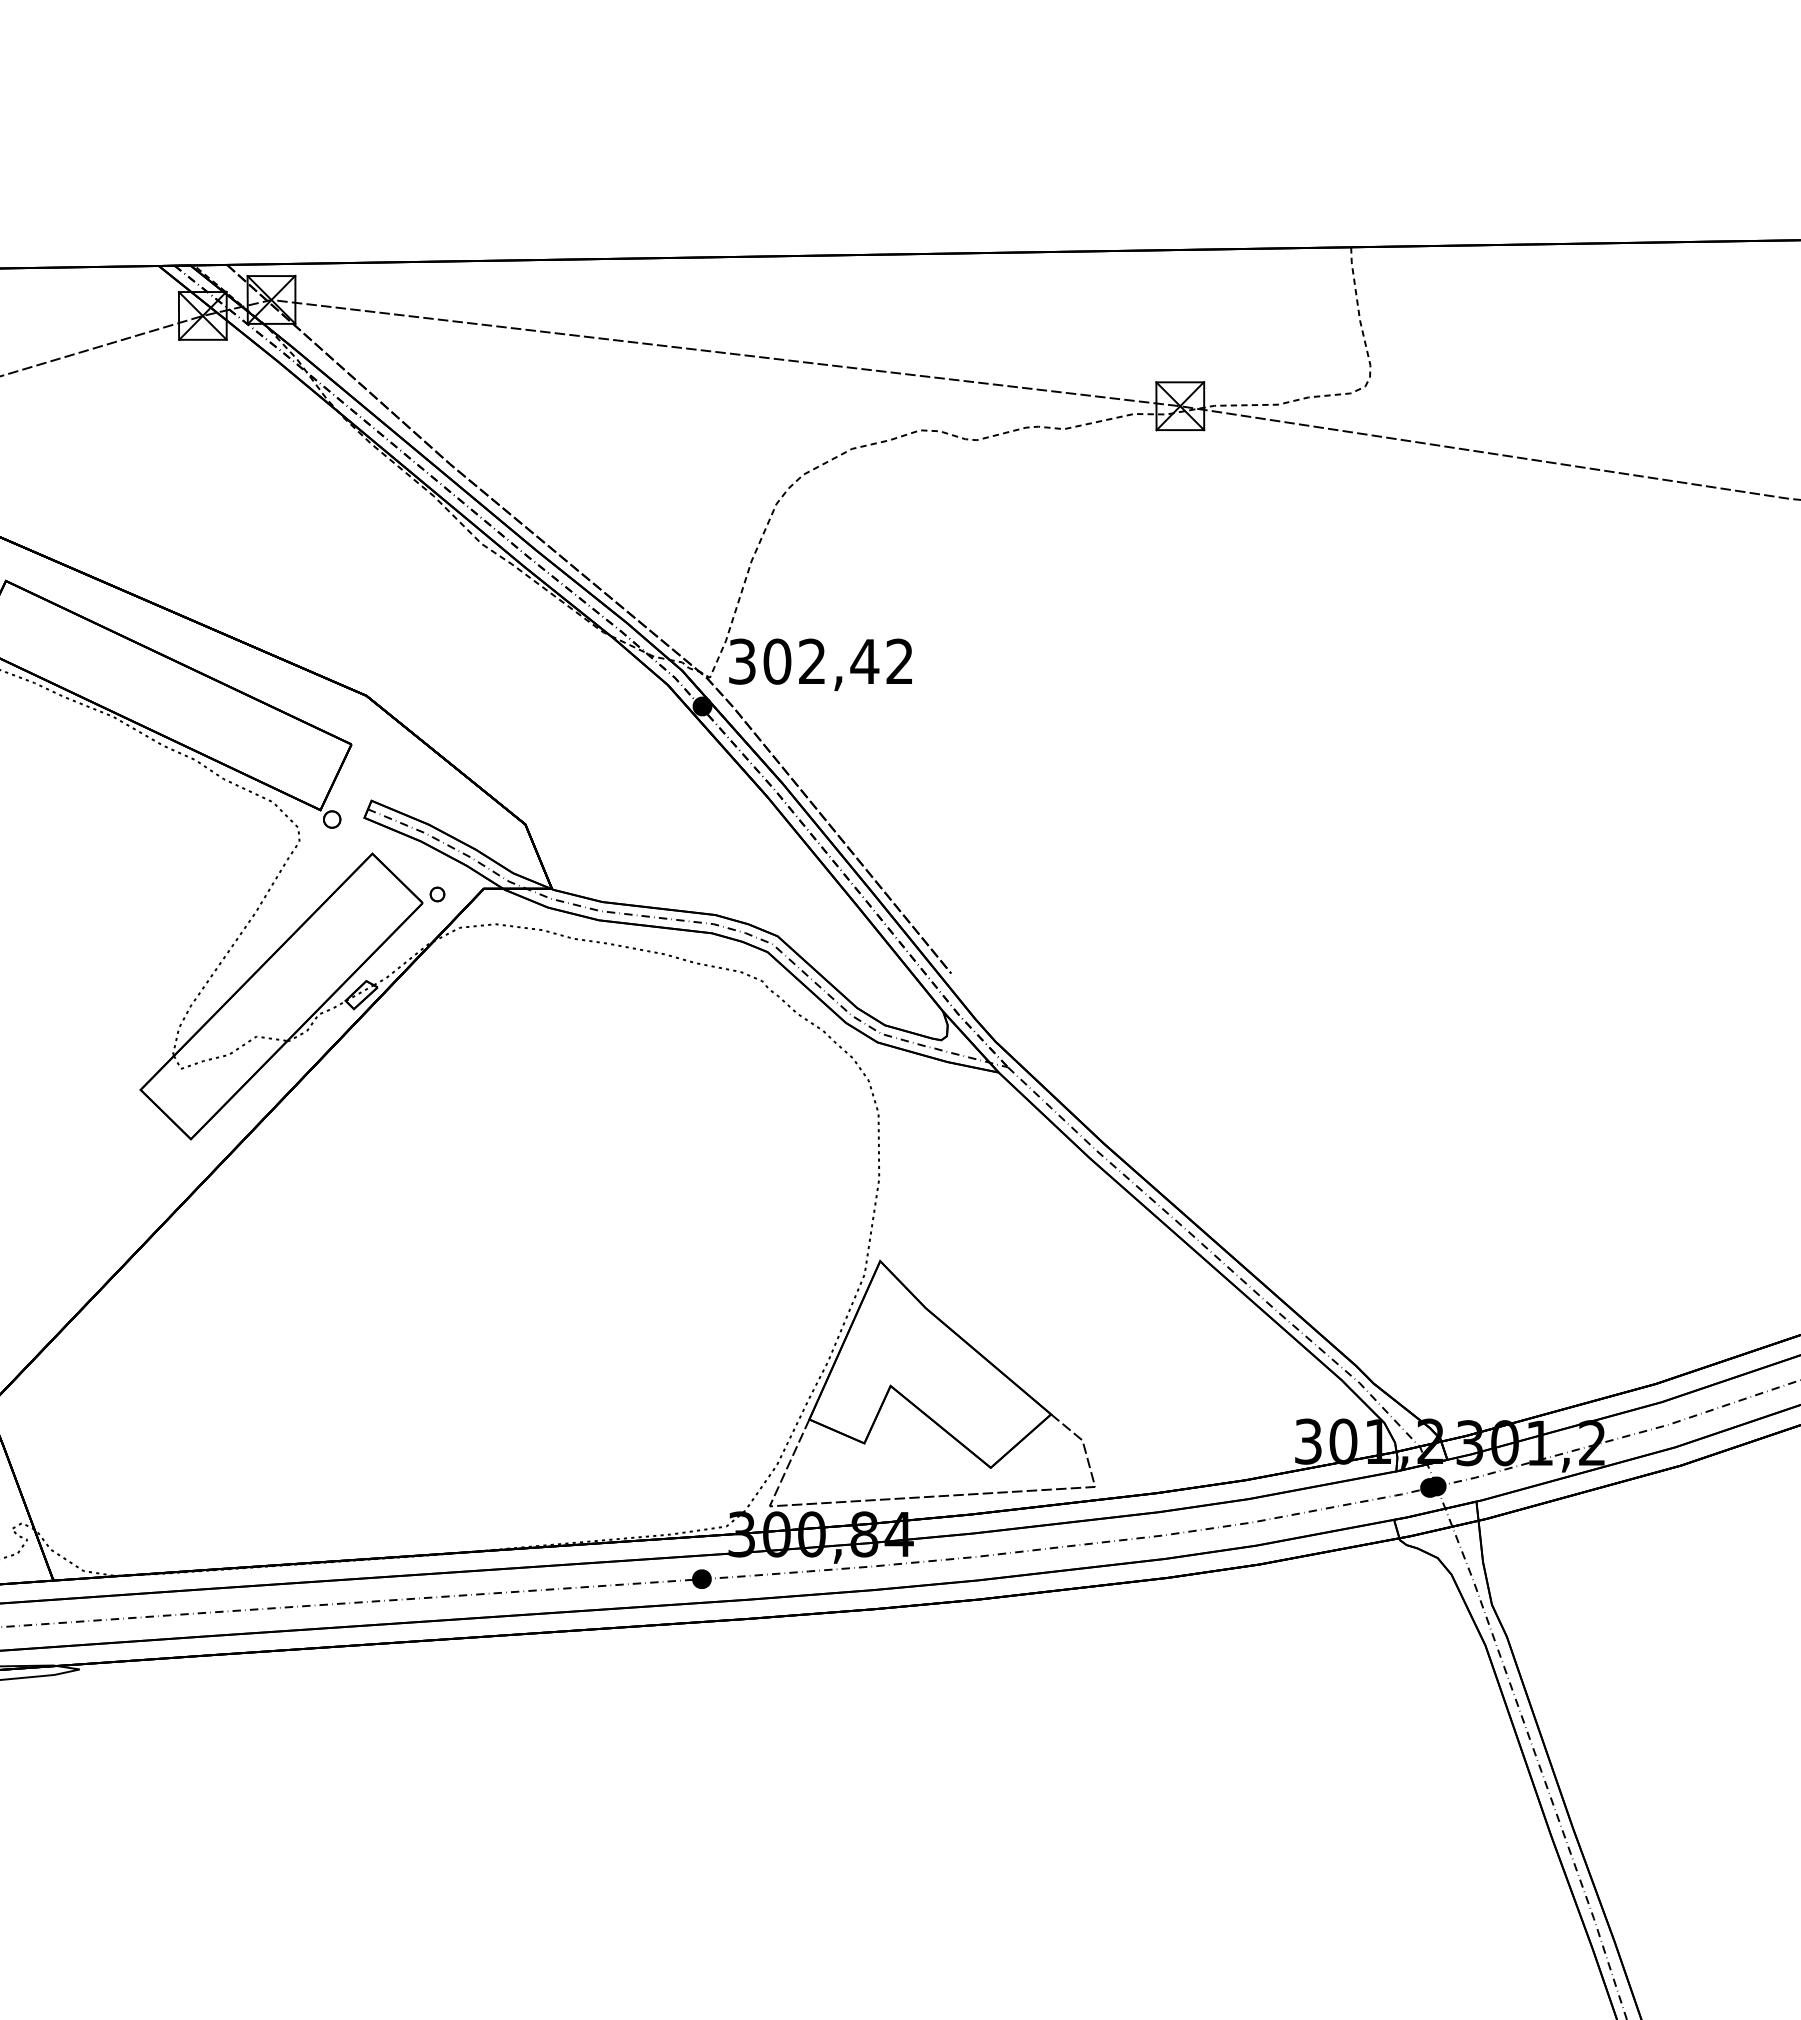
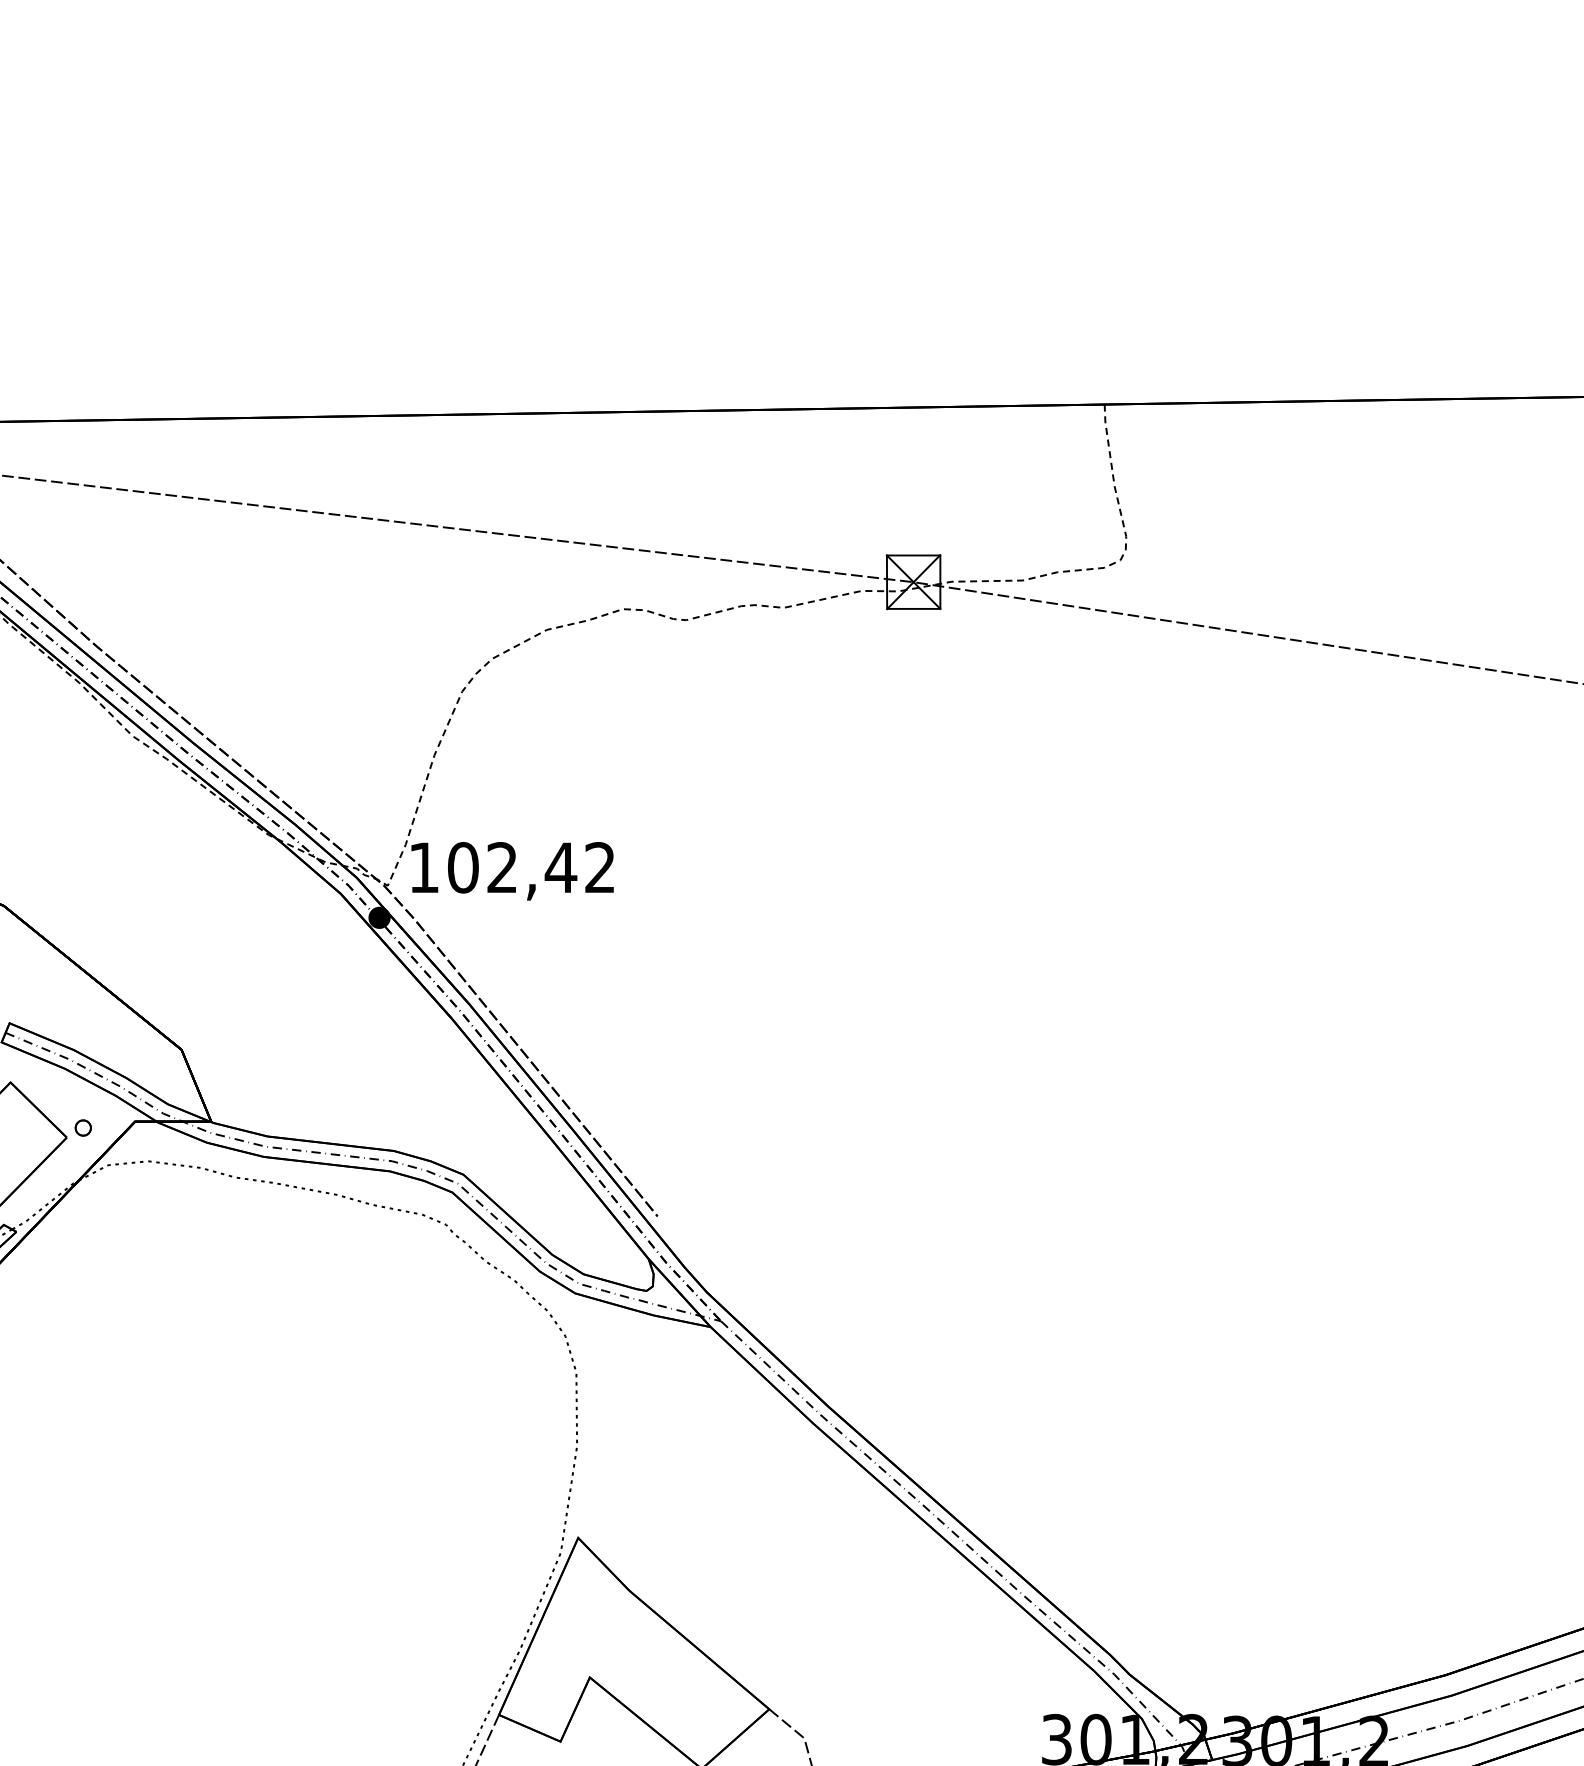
text: (742, 661) -> (424, 867), 302,42 -> 102,42

